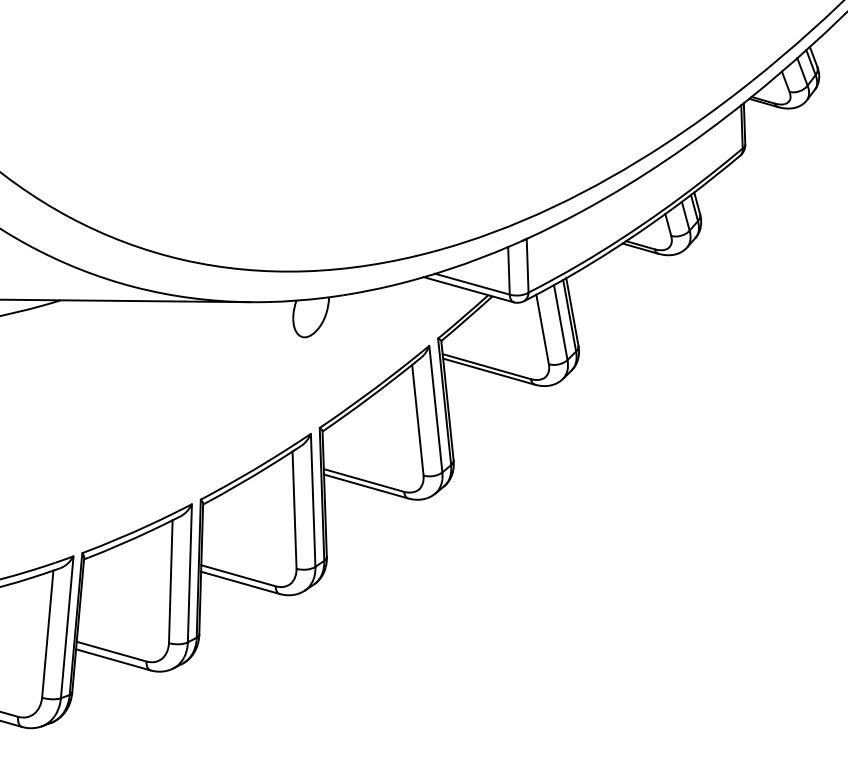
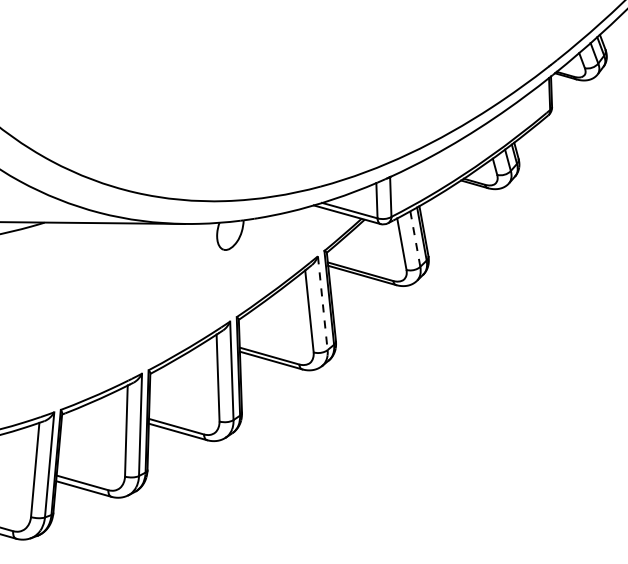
line: (560, 323) -> (415, 239), solid -> dashed
line: (435, 409) -> (322, 303), solid -> dashed

